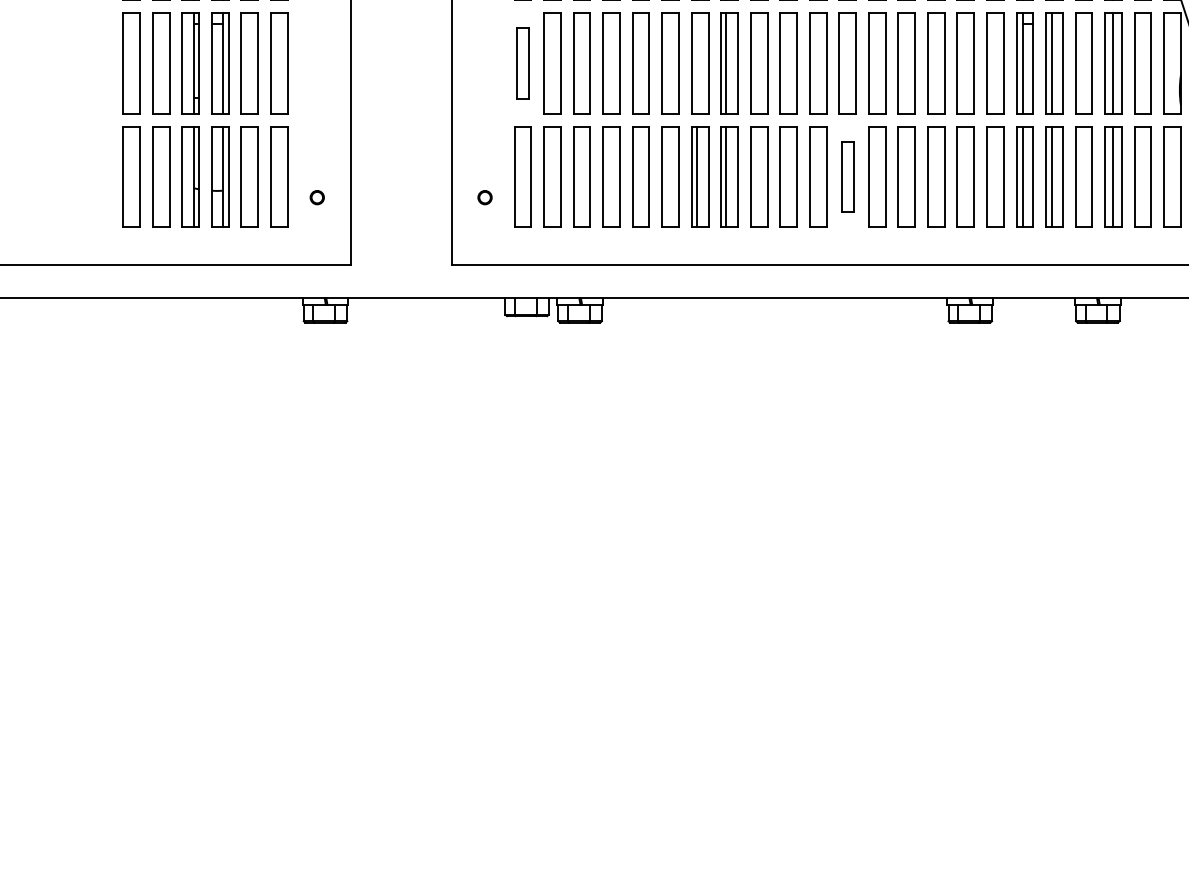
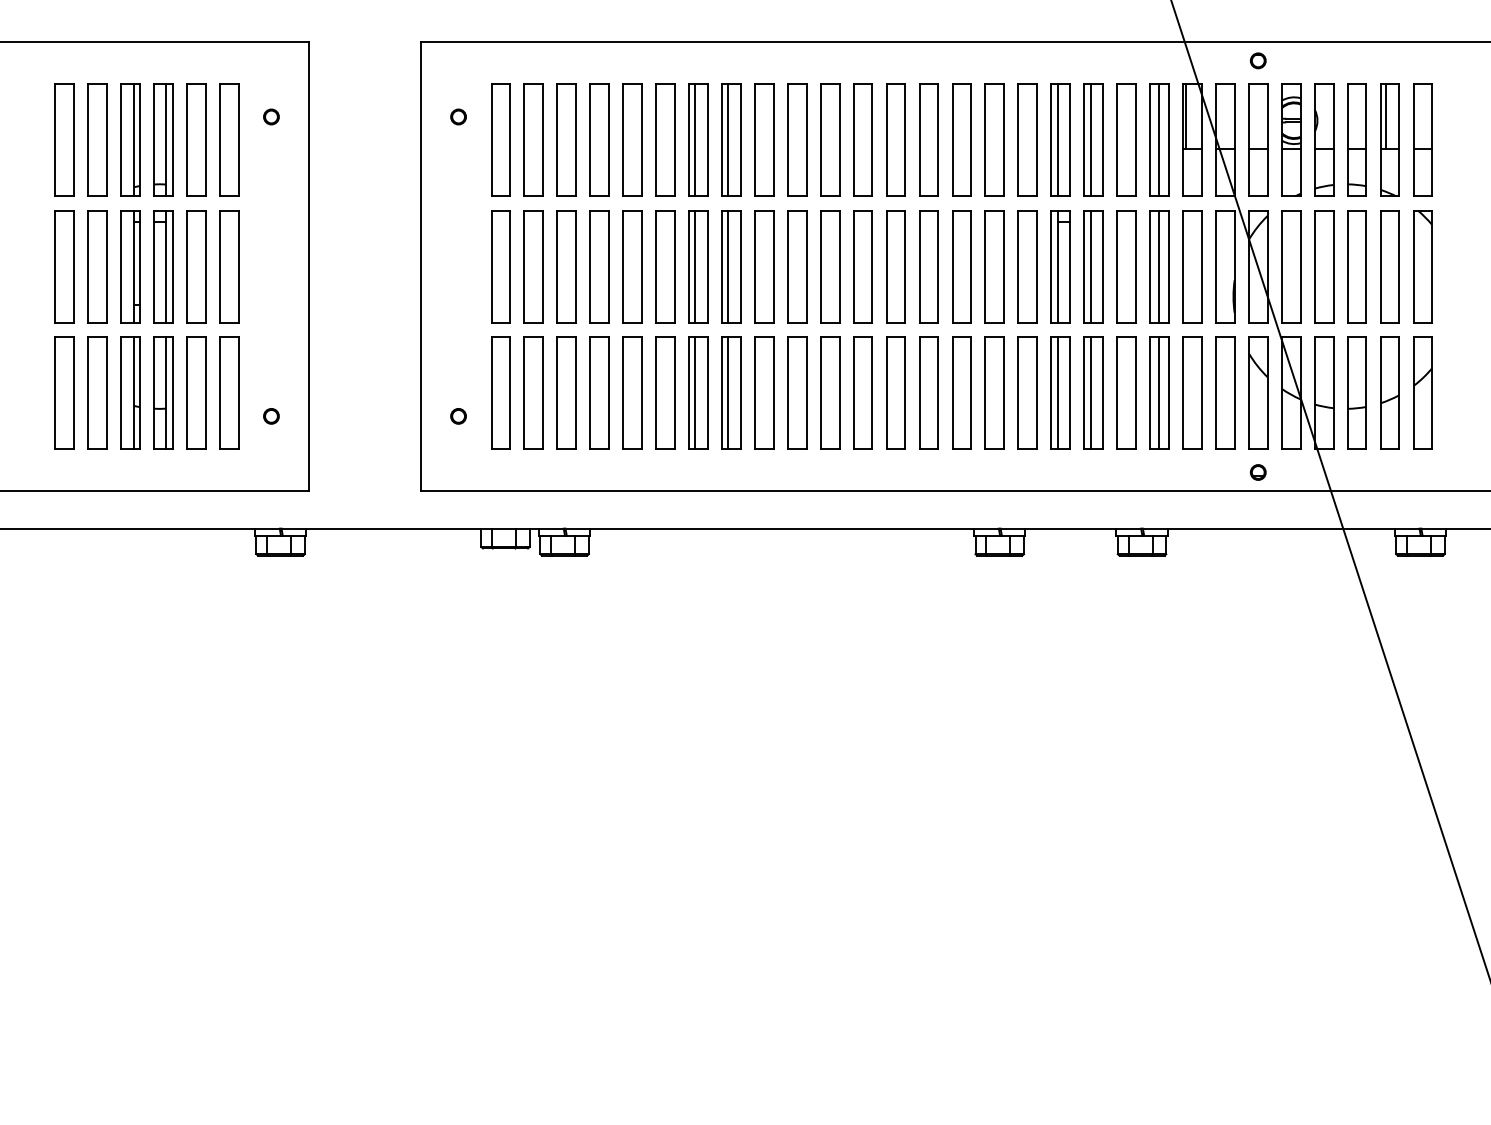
part: (522, 63) -> (500, 266), size x1.43
line: (697, 63) -> (695, 266), added
part: (847, 176) -> (862, 392), size x1.43

